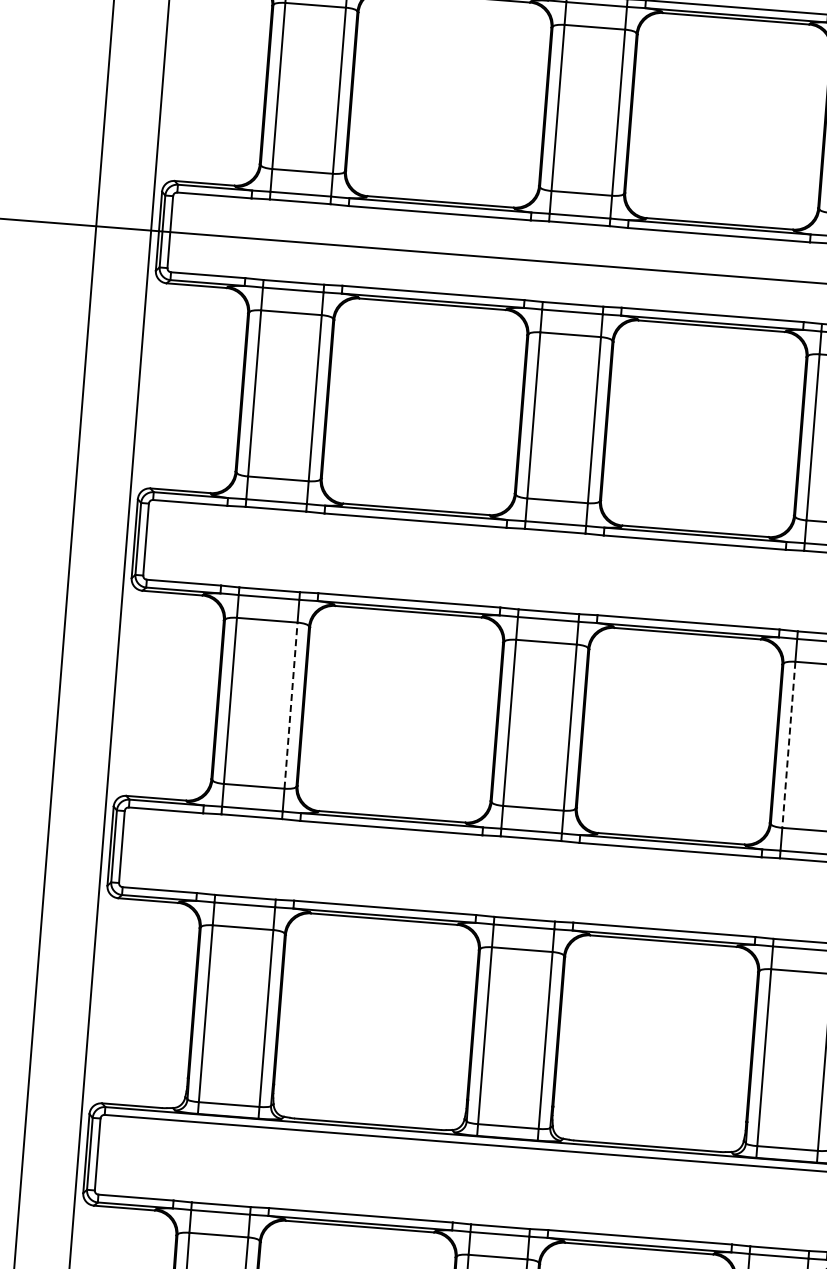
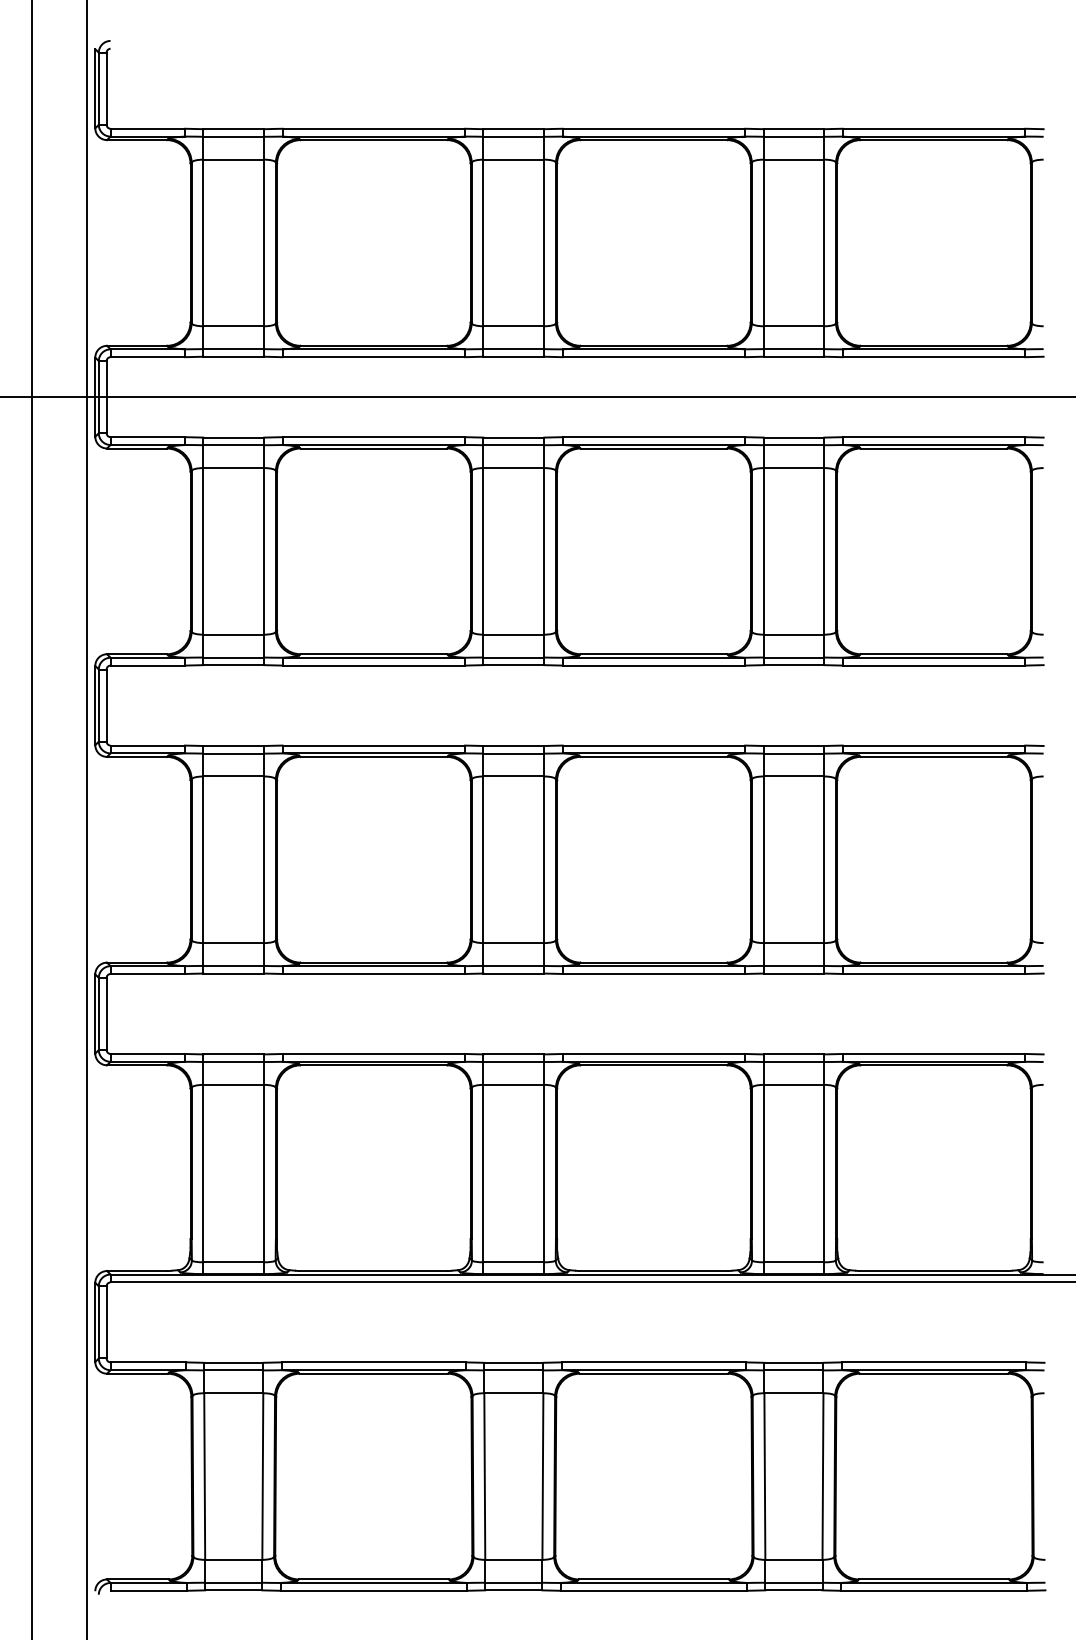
line: (291, 705) -> (264, 859), dashed -> solid
line: (788, 745) -> (763, 860), dashed -> solid

